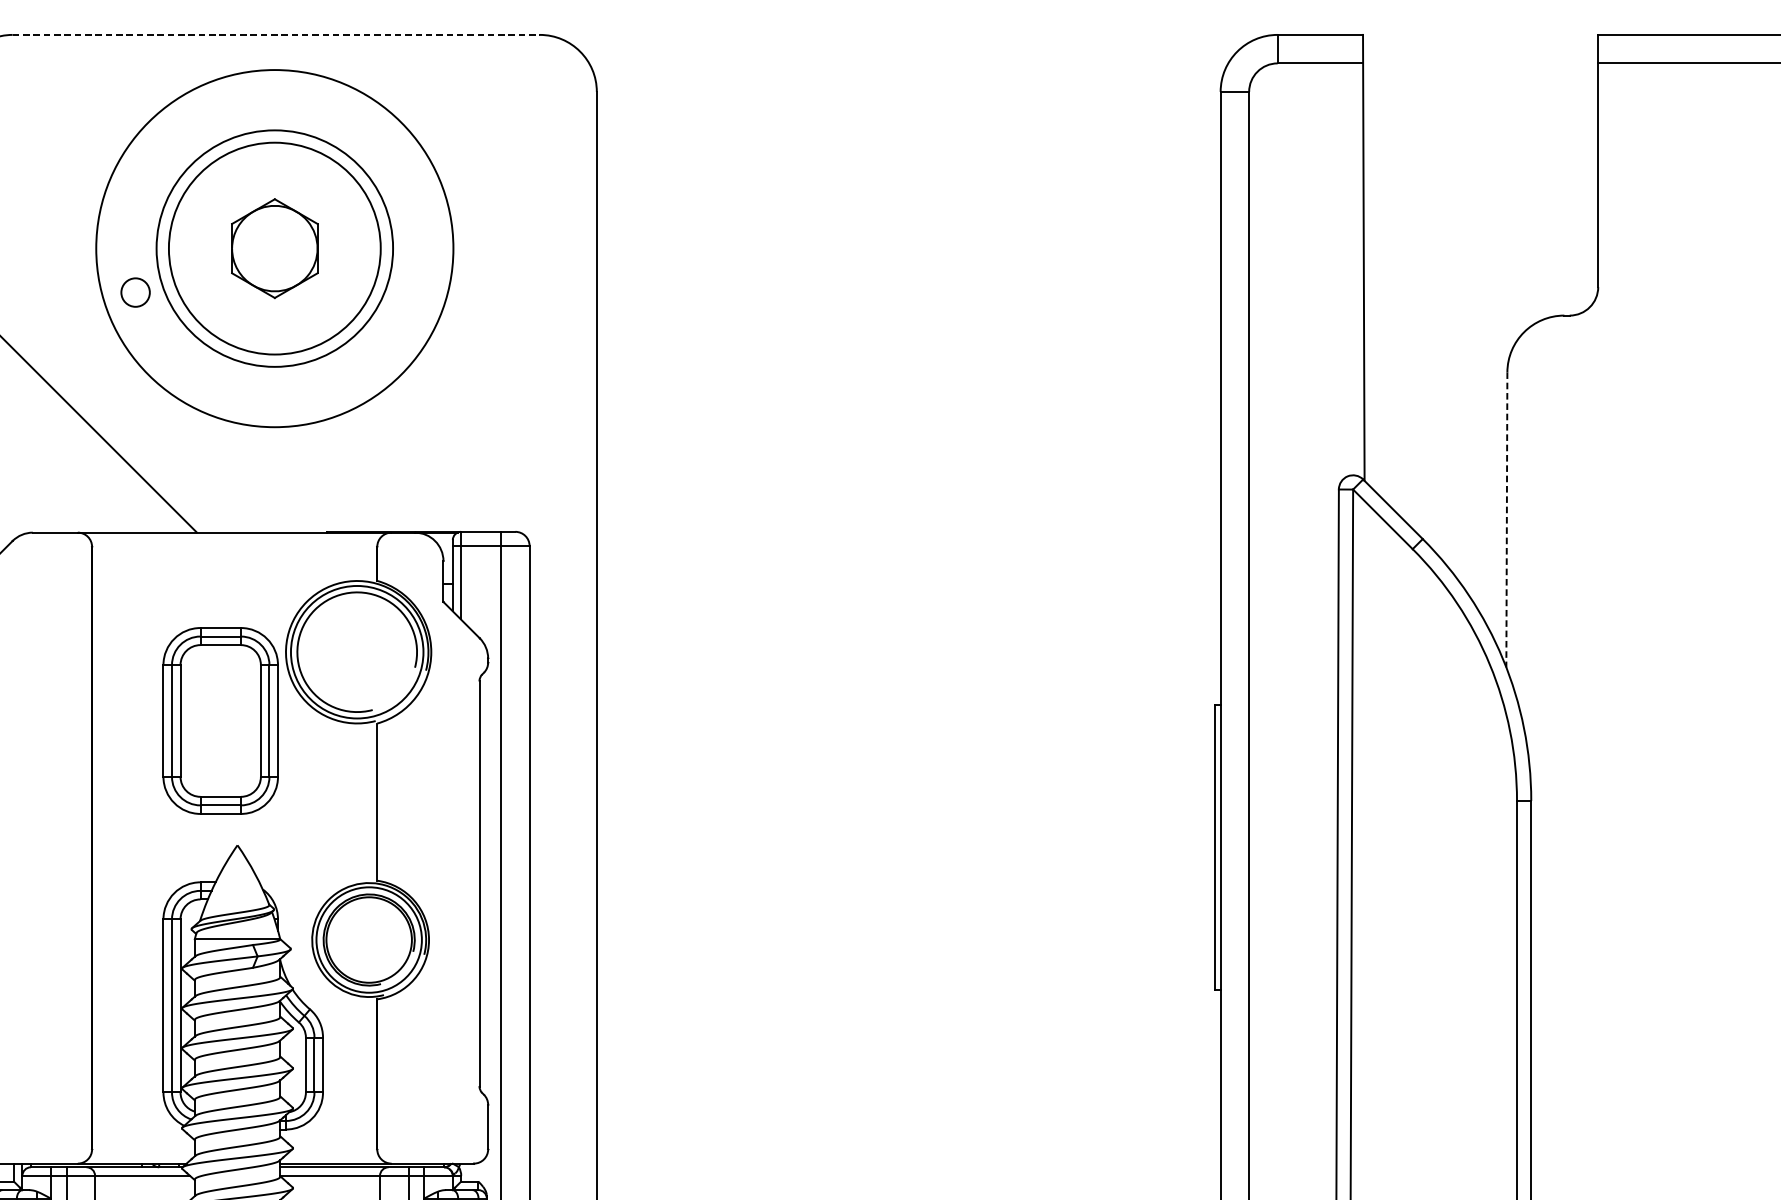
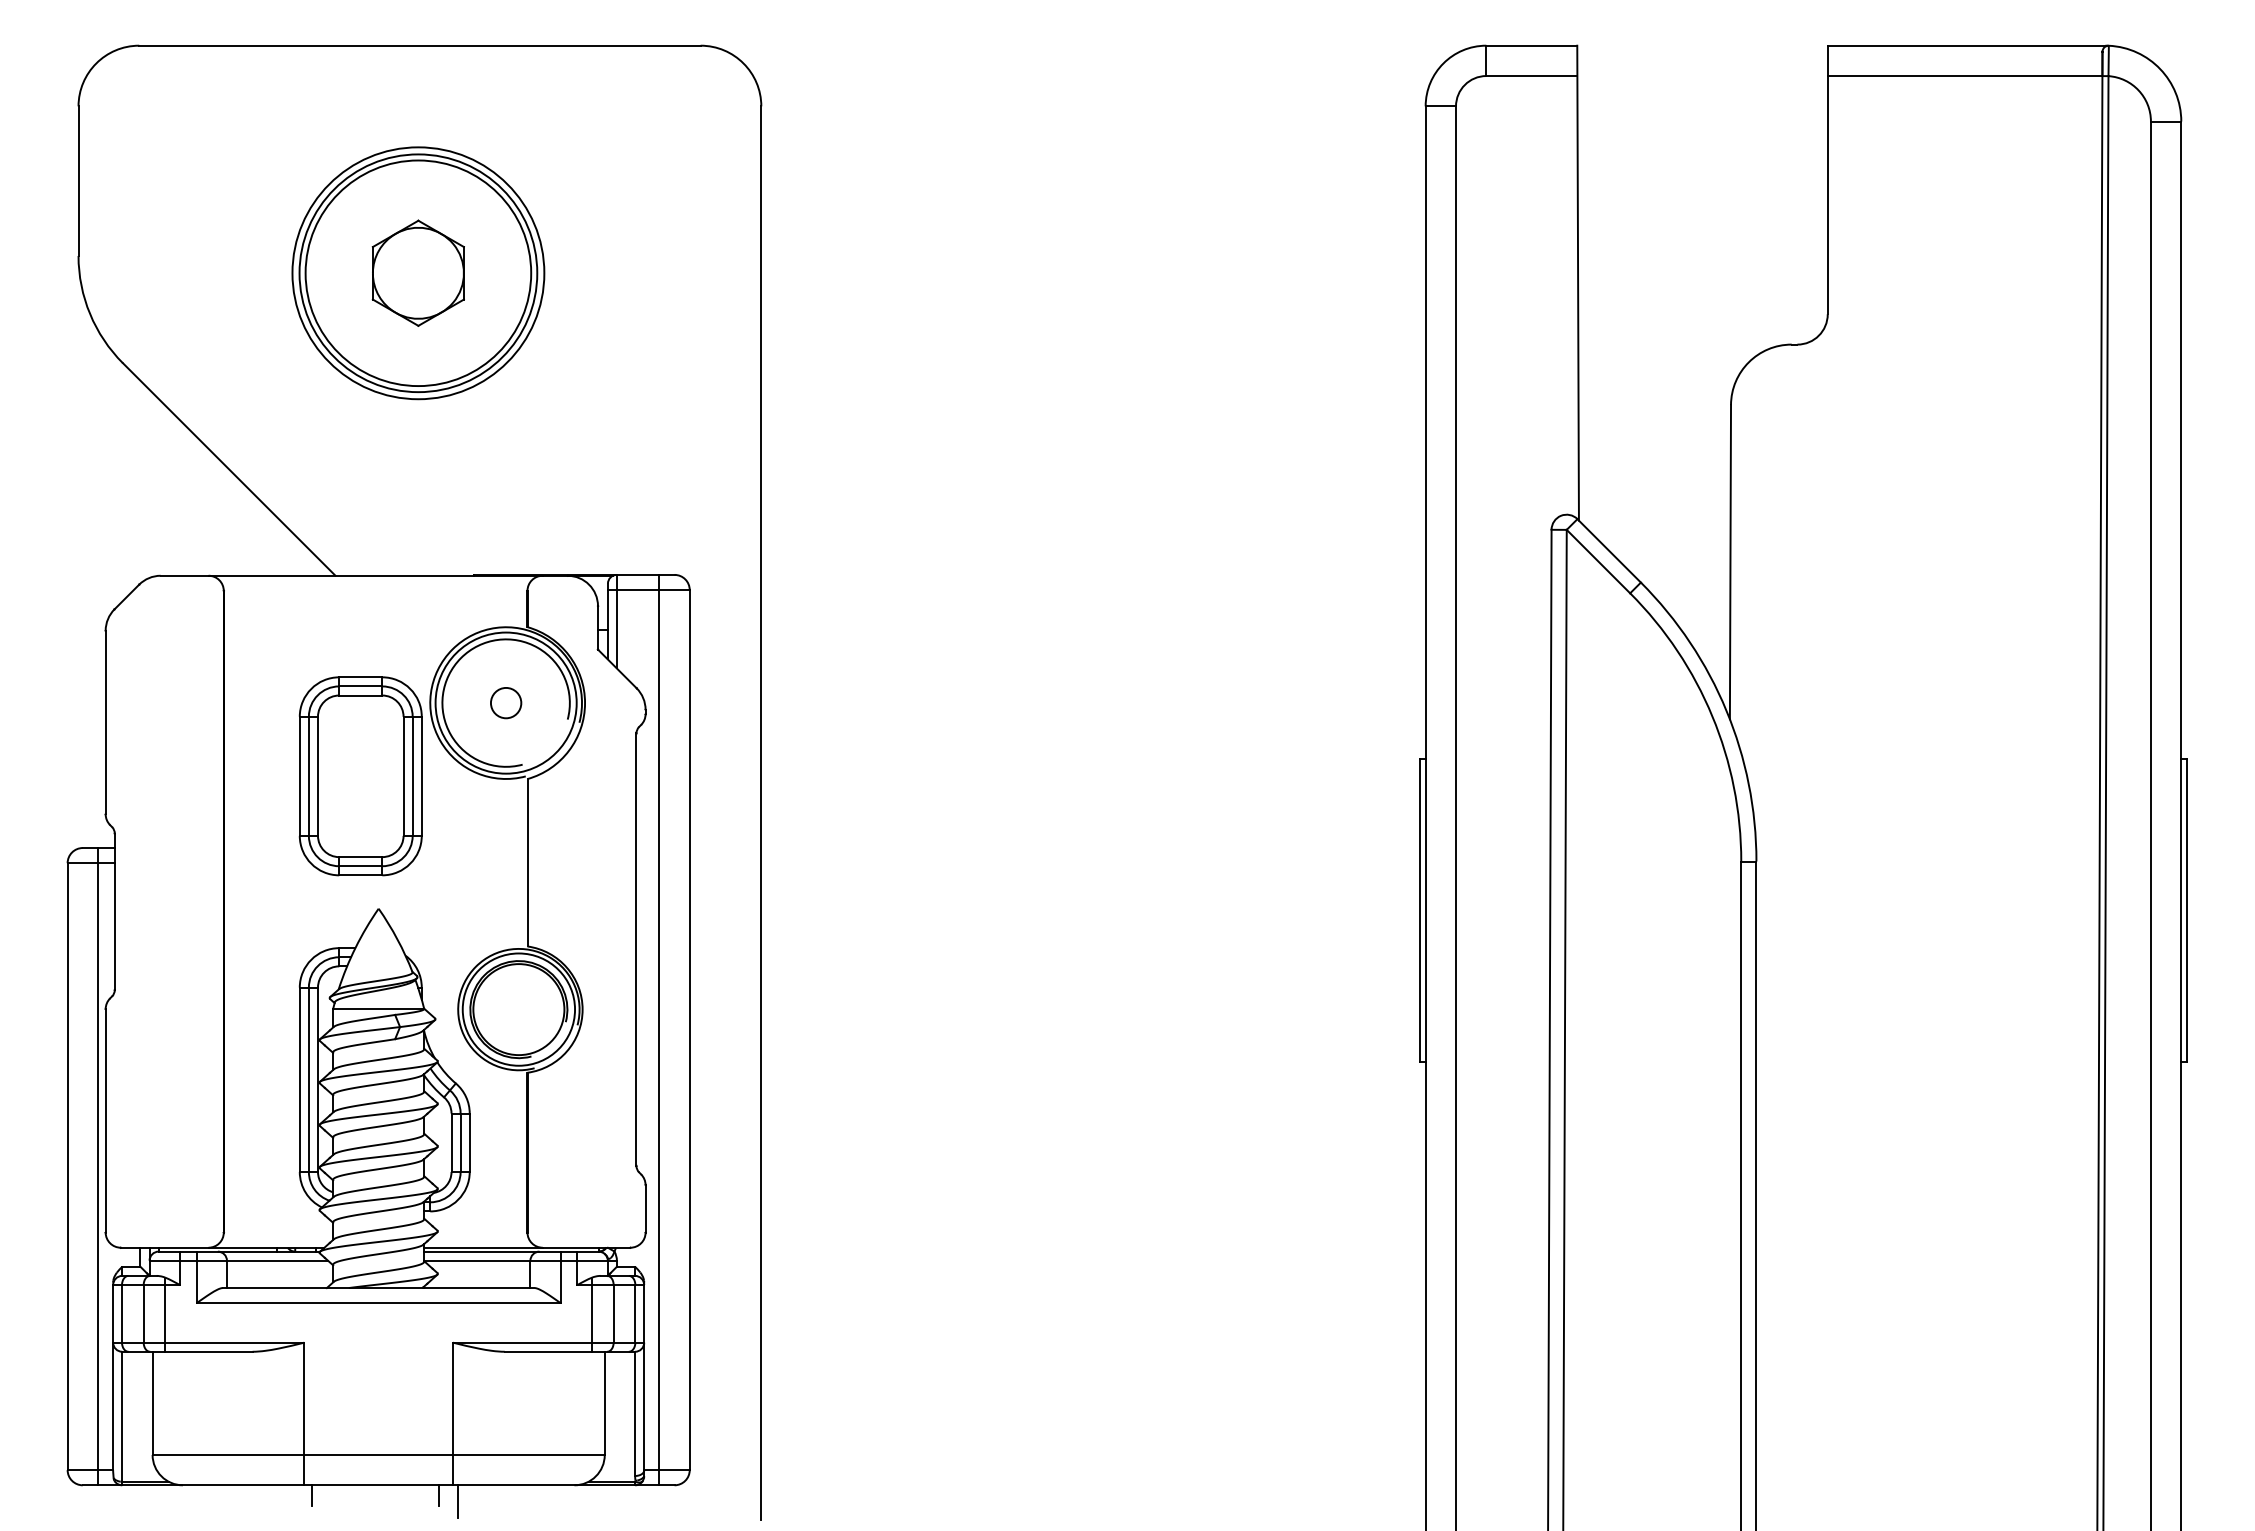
line: (275, 34) -> (419, 45), dashed -> solid
circle: (274, 248) -> (418, 273), size x0.62
circle: (135, 292) -> (506, 703), moved
line: (1506, 520) -> (1730, 562), dashed -> solid

